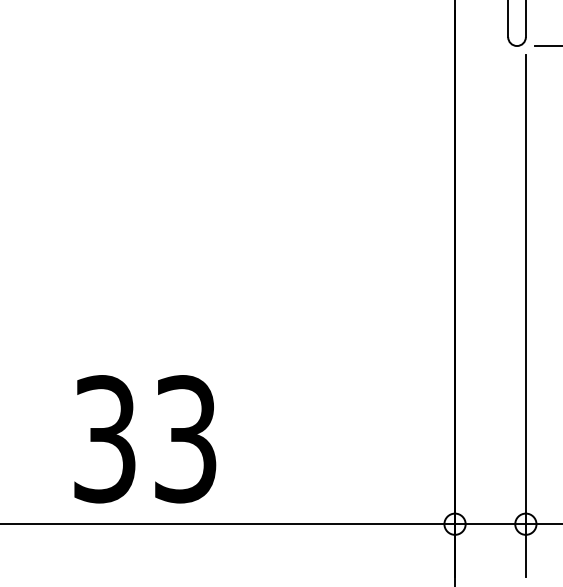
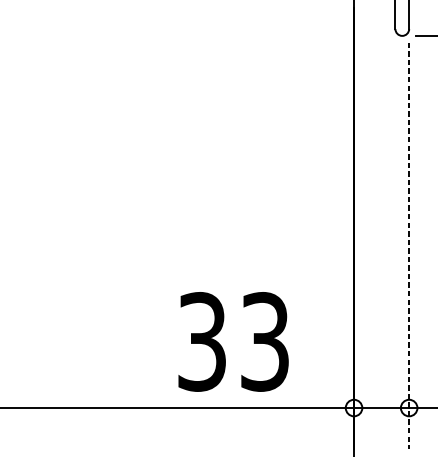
line: (525, 316) -> (408, 246), solid -> dashed
text: (145, 439) -> (233, 342), moved

